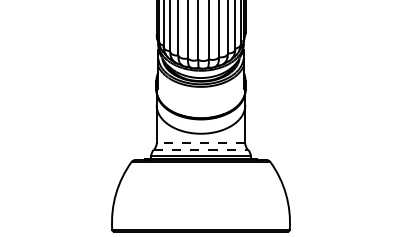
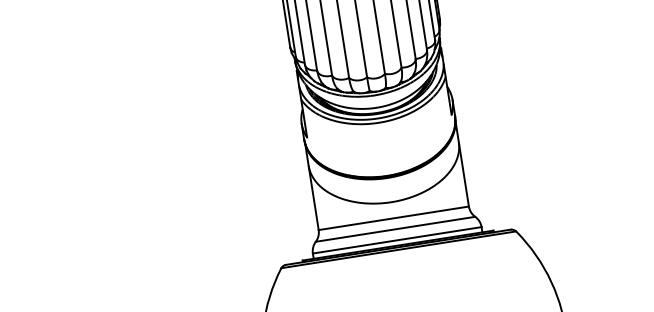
line: (200, 143) -> (393, 218), dashed -> solid
line: (201, 149) -> (396, 228), dashed -> solid

